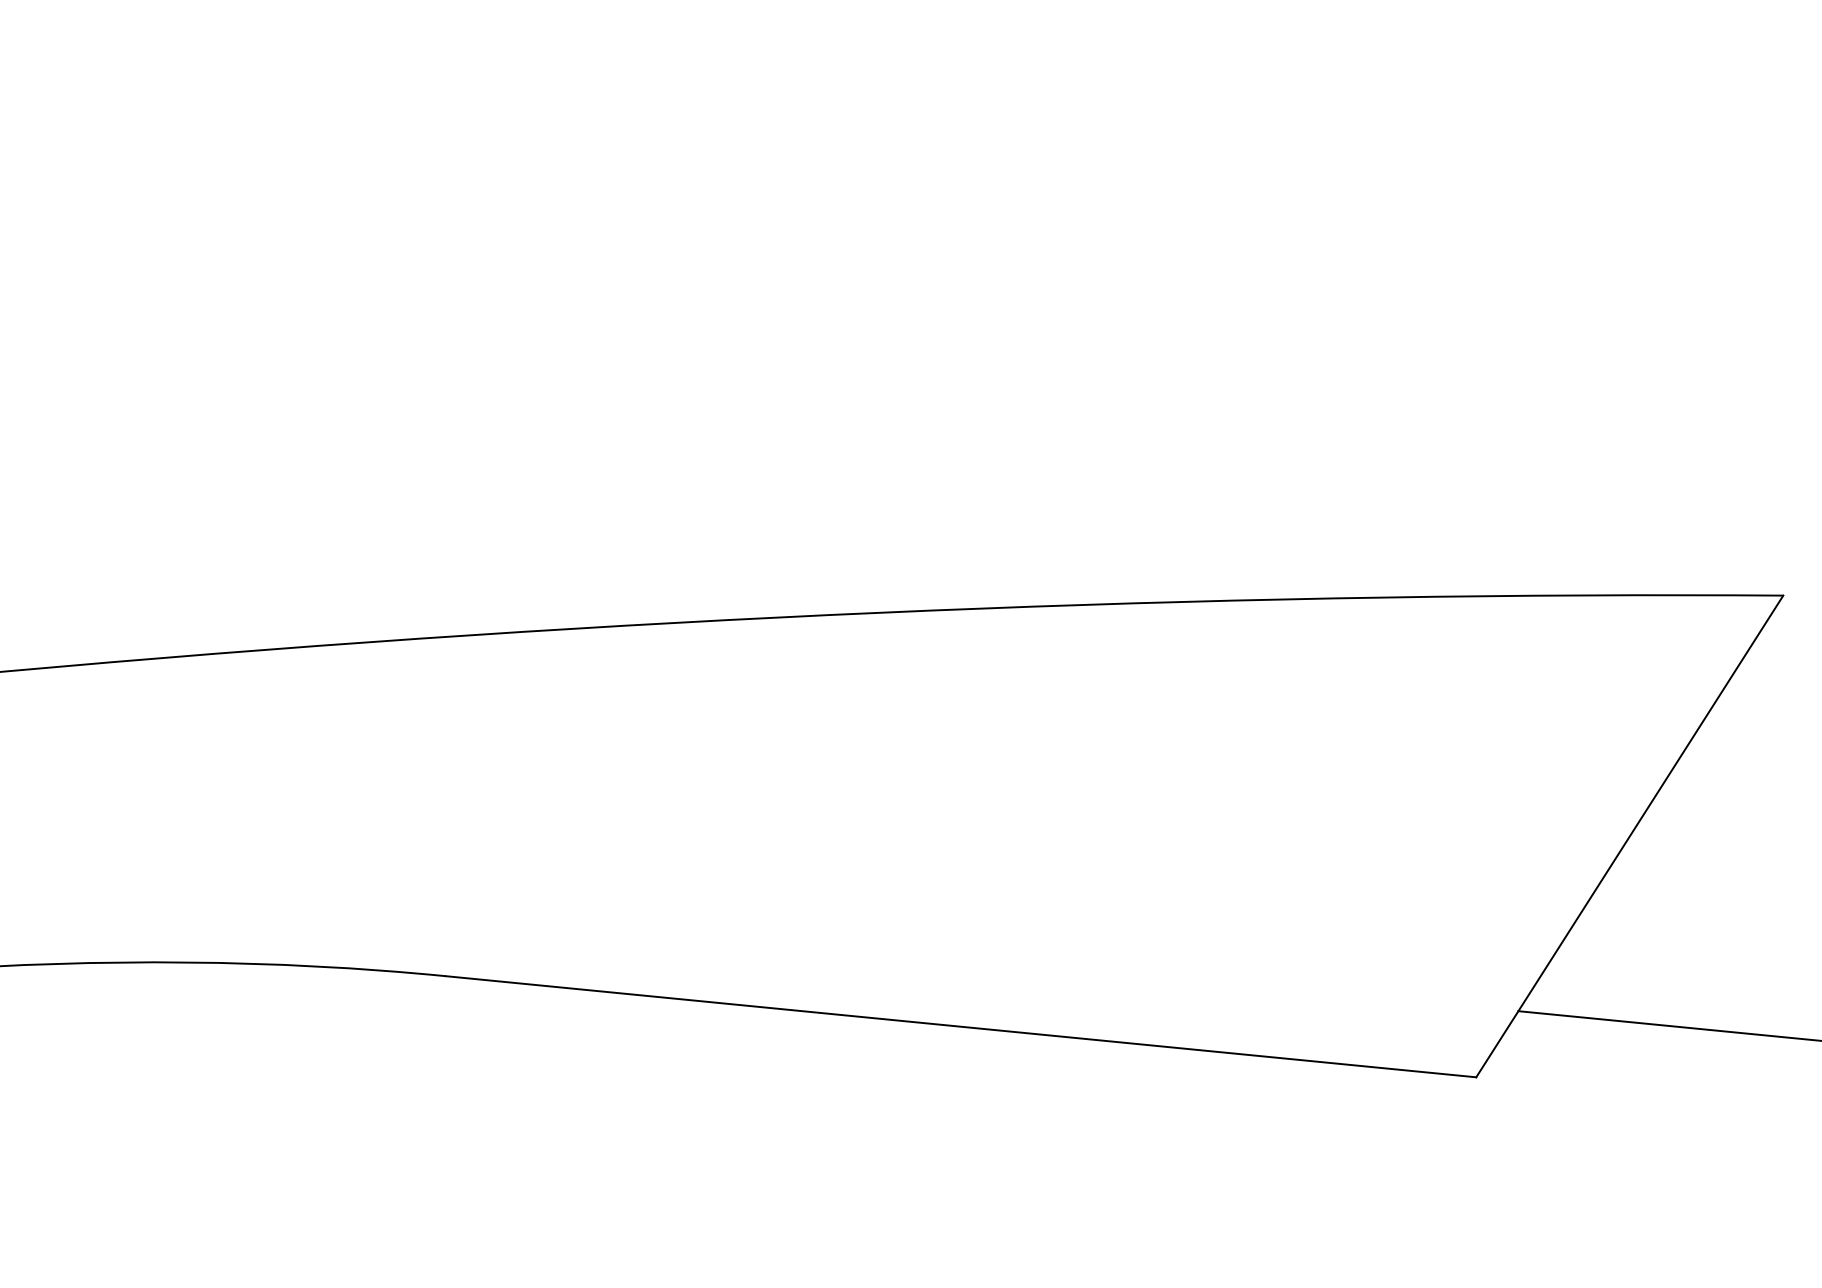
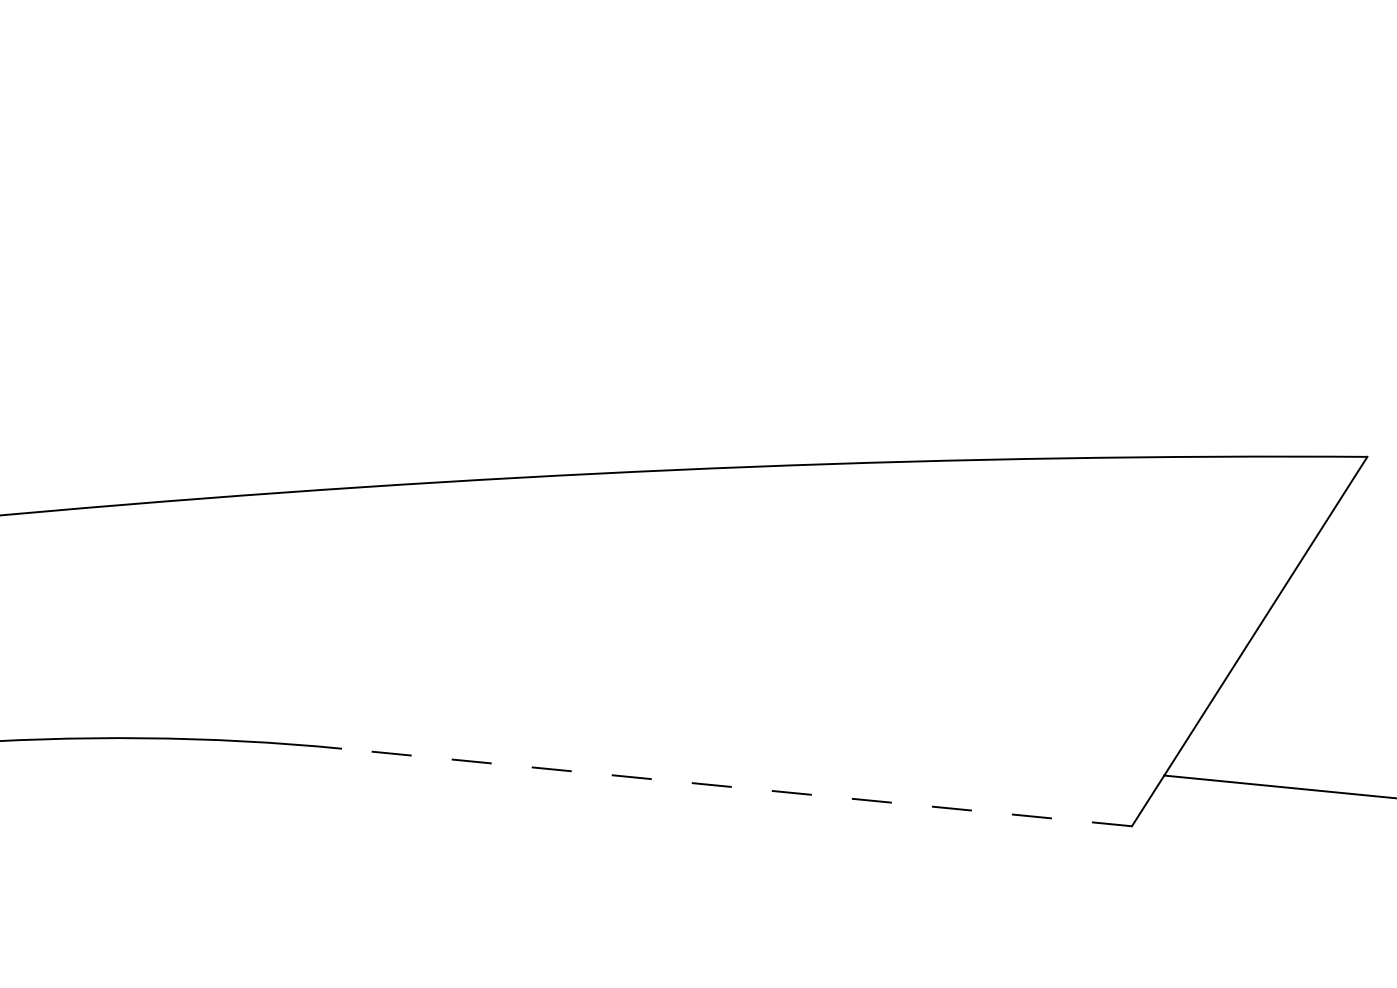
line: (961, 1026) -> (737, 787), solid -> dashed

